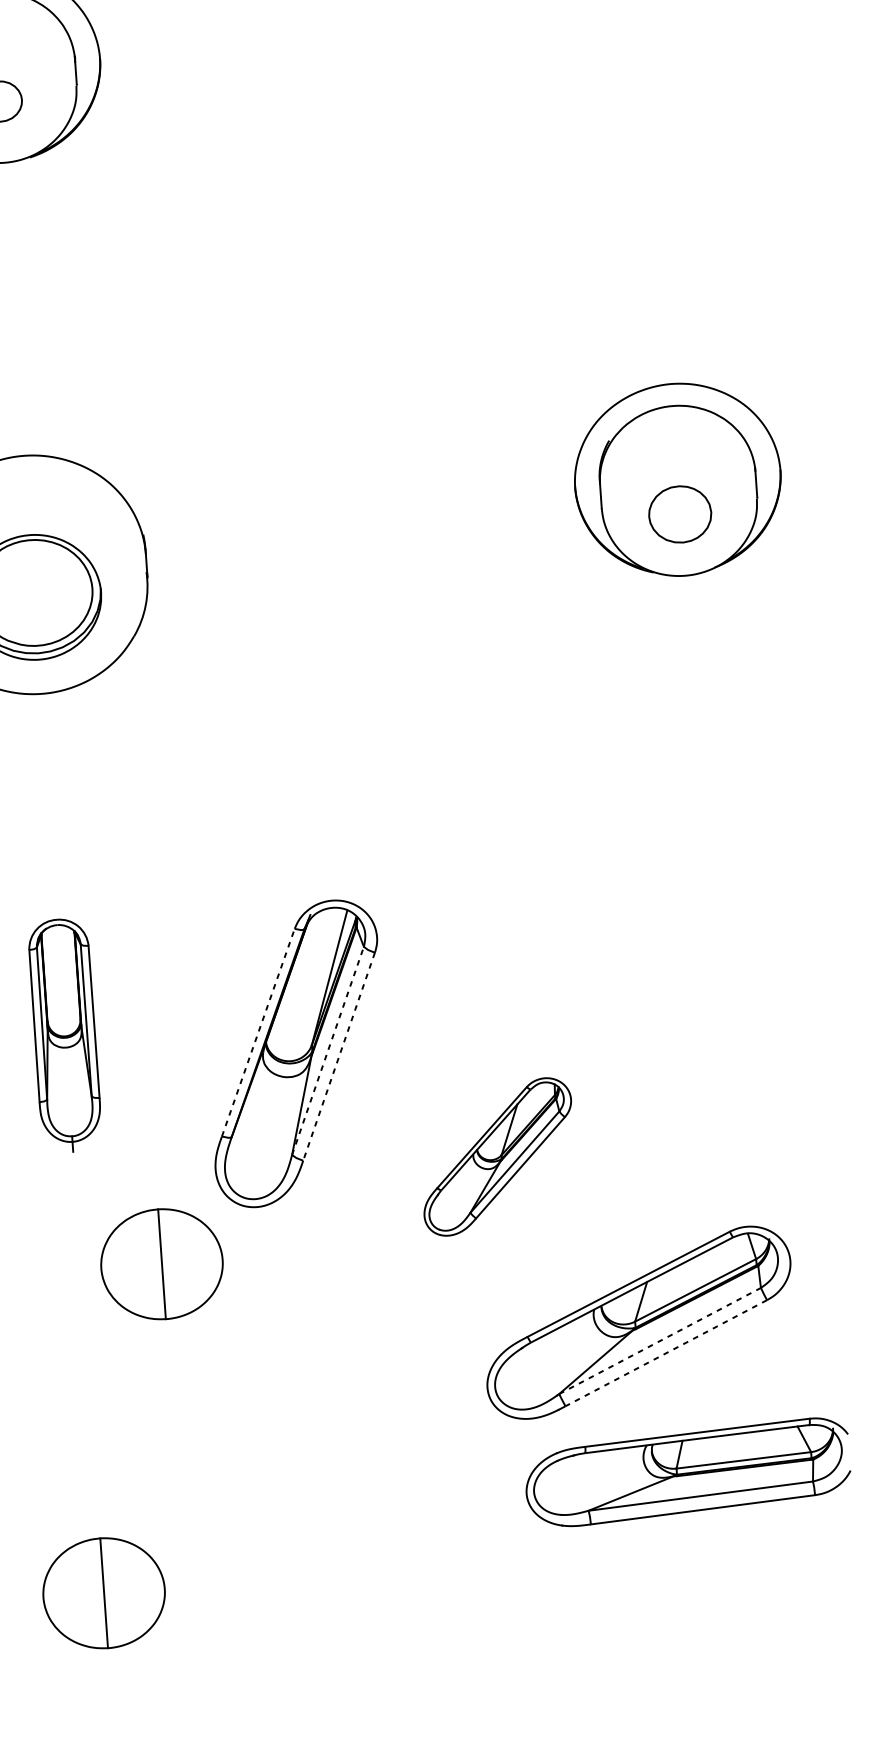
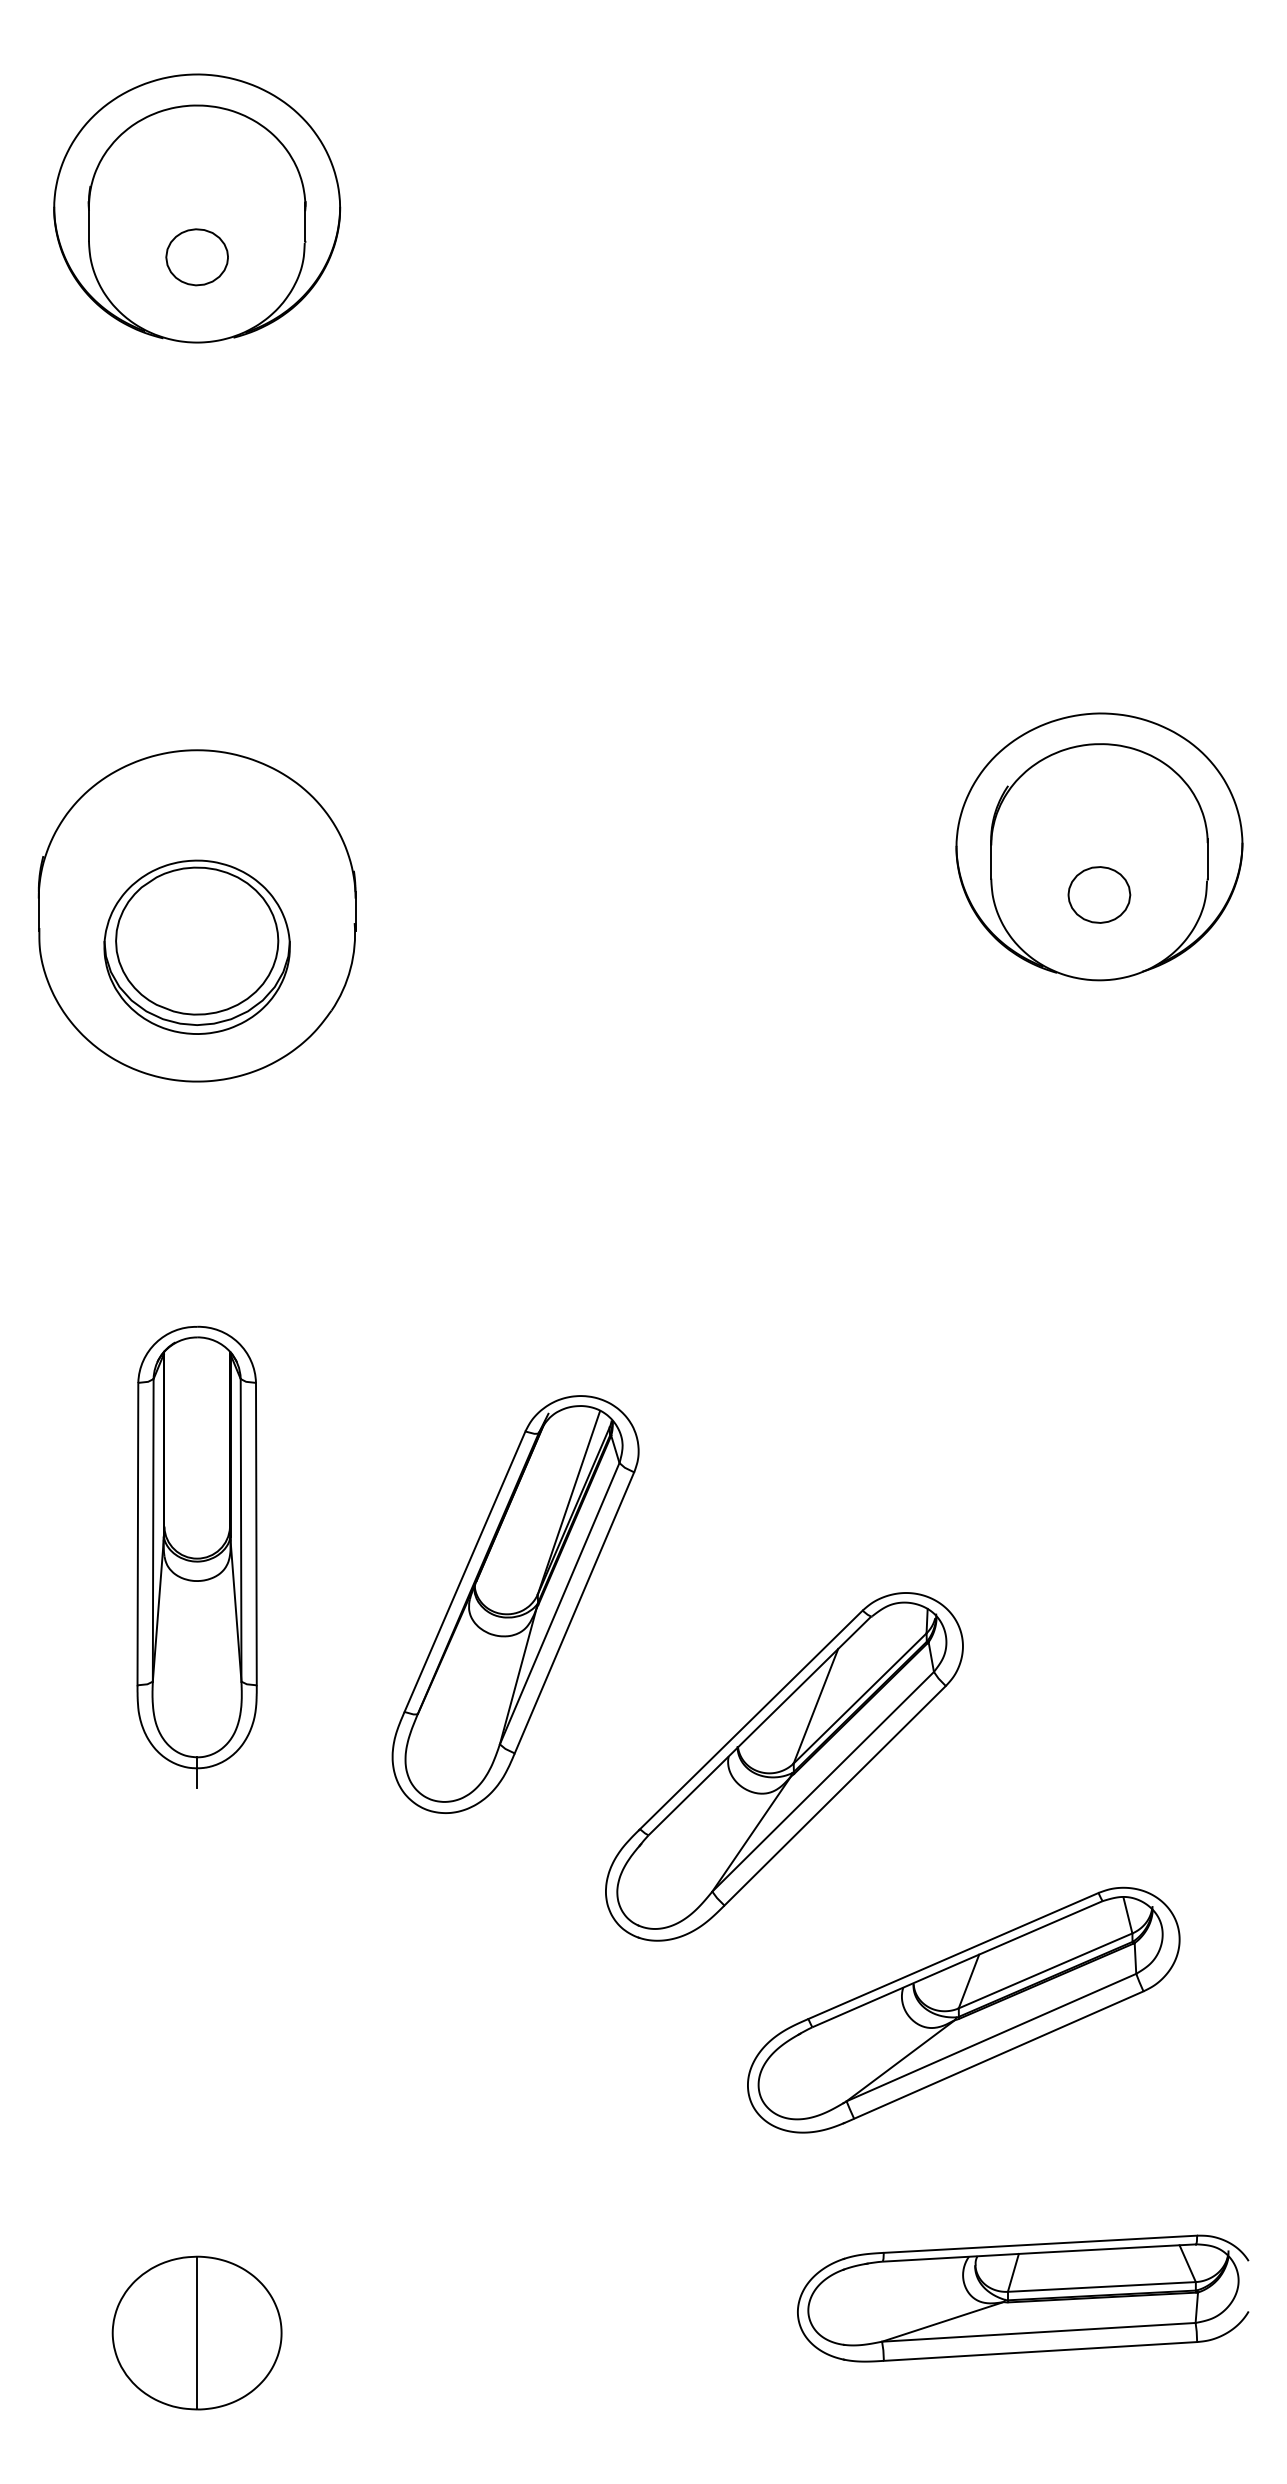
part: (680, 514) -> (1099, 894), size x0.71
line: (257, 1032) -> (464, 1571), dashed -> solid
part: (64, 1035) -> (196, 1556), size x1.43
line: (327, 1050) -> (559, 1603), dashed -> solid
line: (339, 1056) -> (574, 1612), dashed -> solid
part: (497, 1156) -> (784, 1766), size x1.67
part: (161, 1263) -> (308, 1882), removed
line: (660, 1340) -> (991, 2037), dashed -> solid
line: (666, 1353) -> (998, 2055), dashed -> solid
part: (688, 1472) -> (1023, 2298), moved

